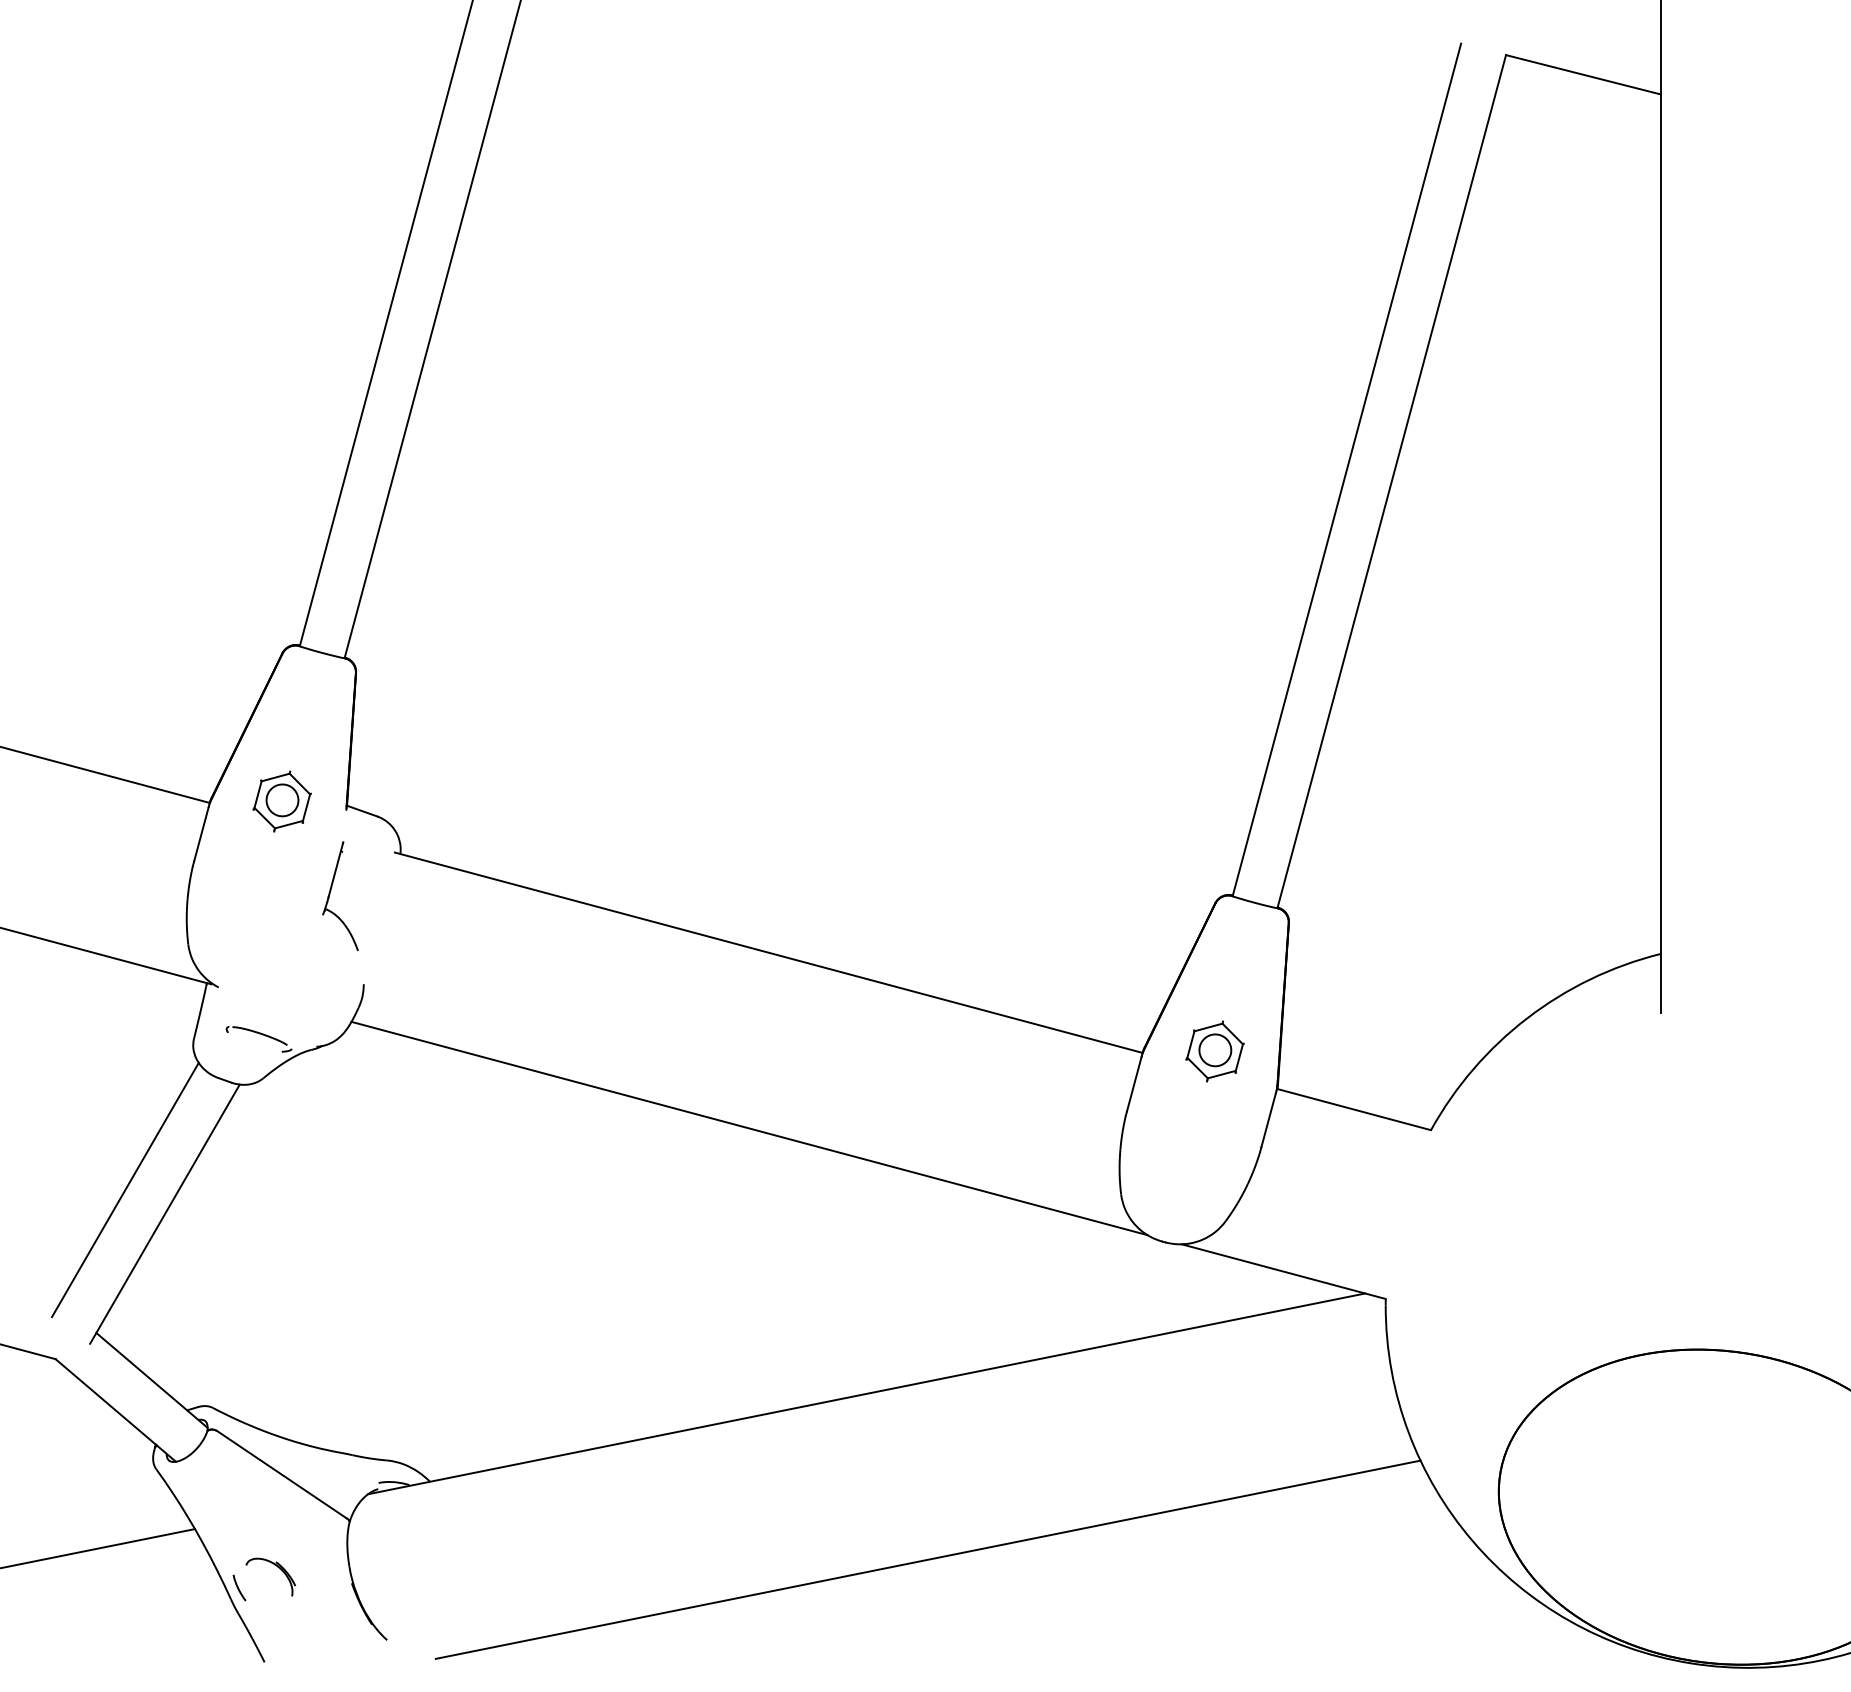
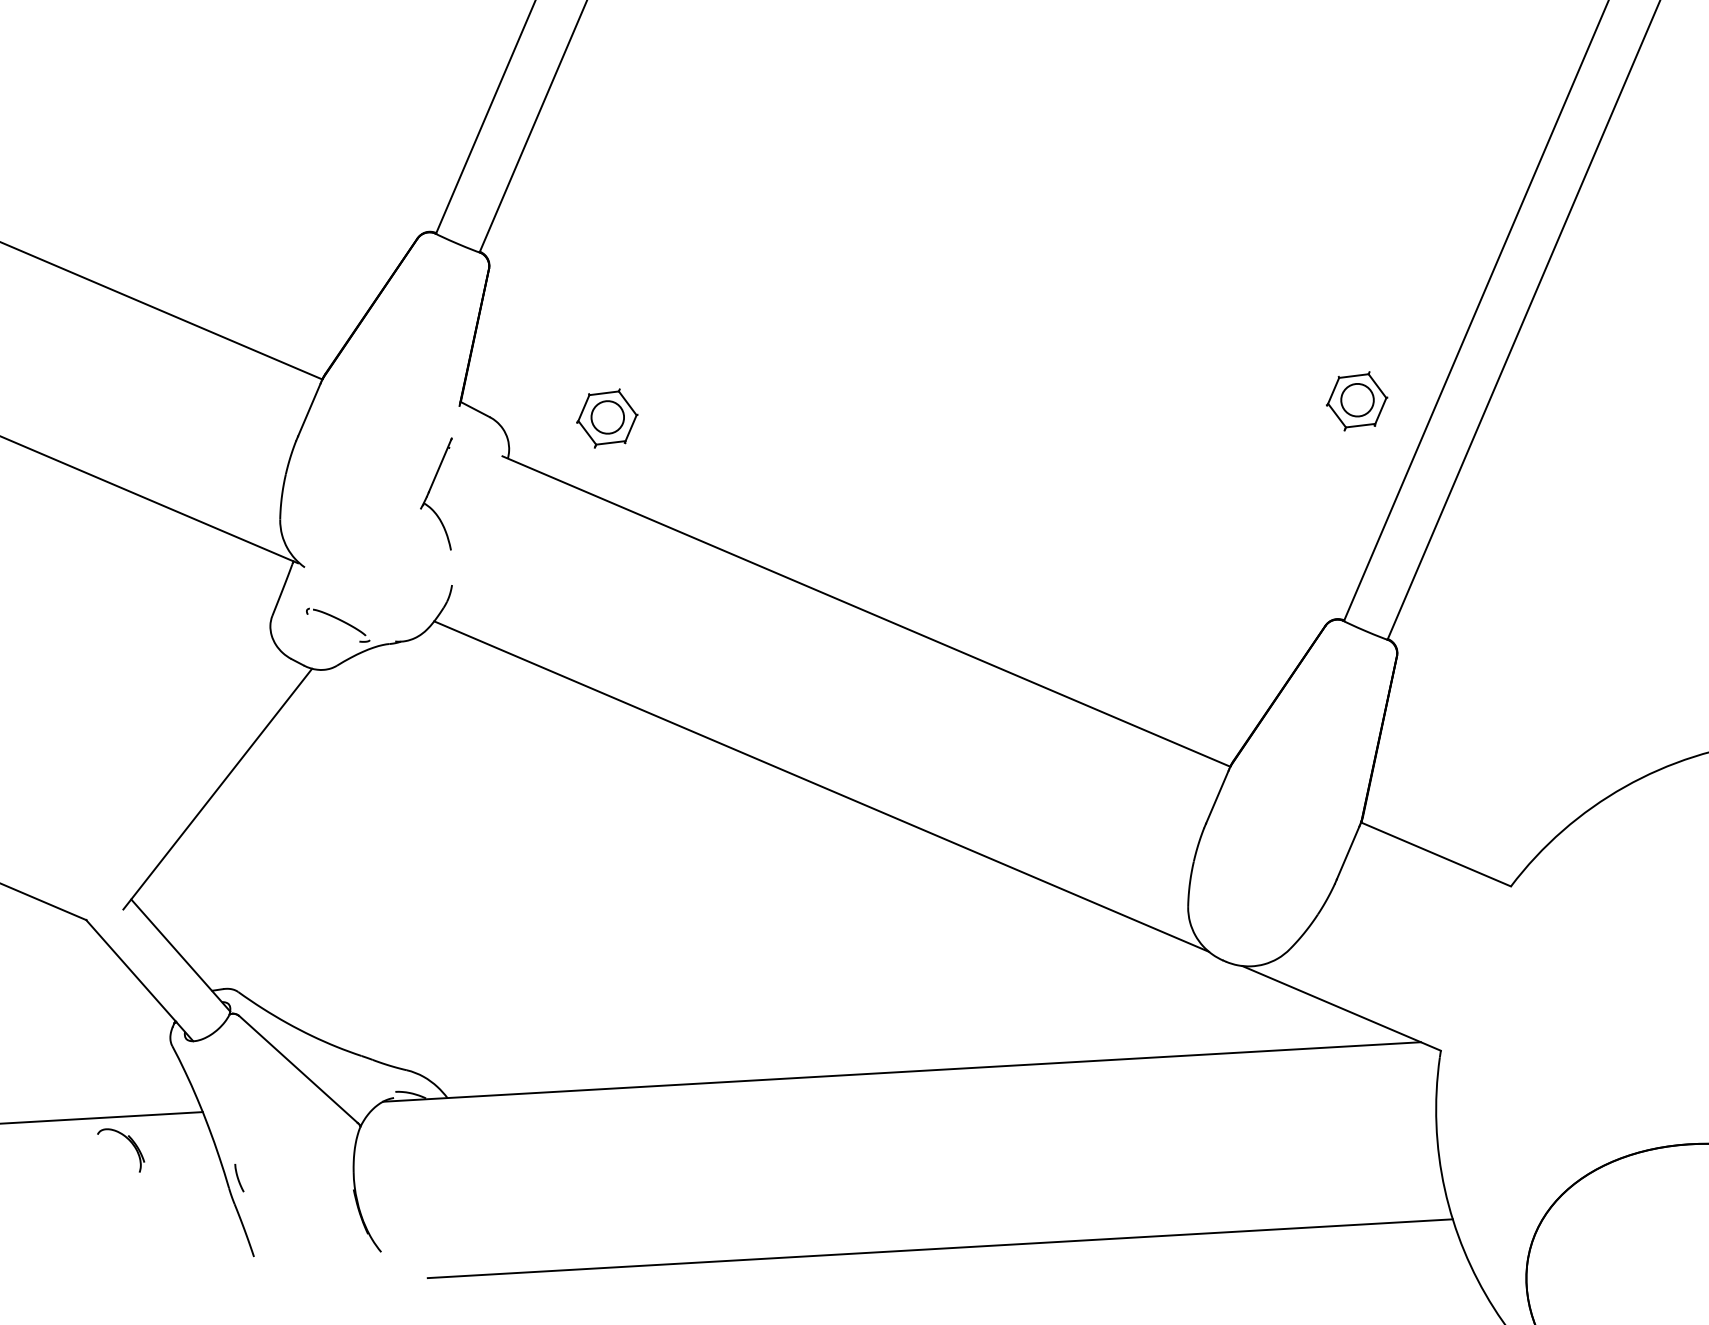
part: (281, 801) -> (606, 418), moved
part: (1214, 1051) -> (1356, 401), moved
line: (125, 1189) -> (181, 758), removed
part: (278, 1568) -> (129, 1142), moved

